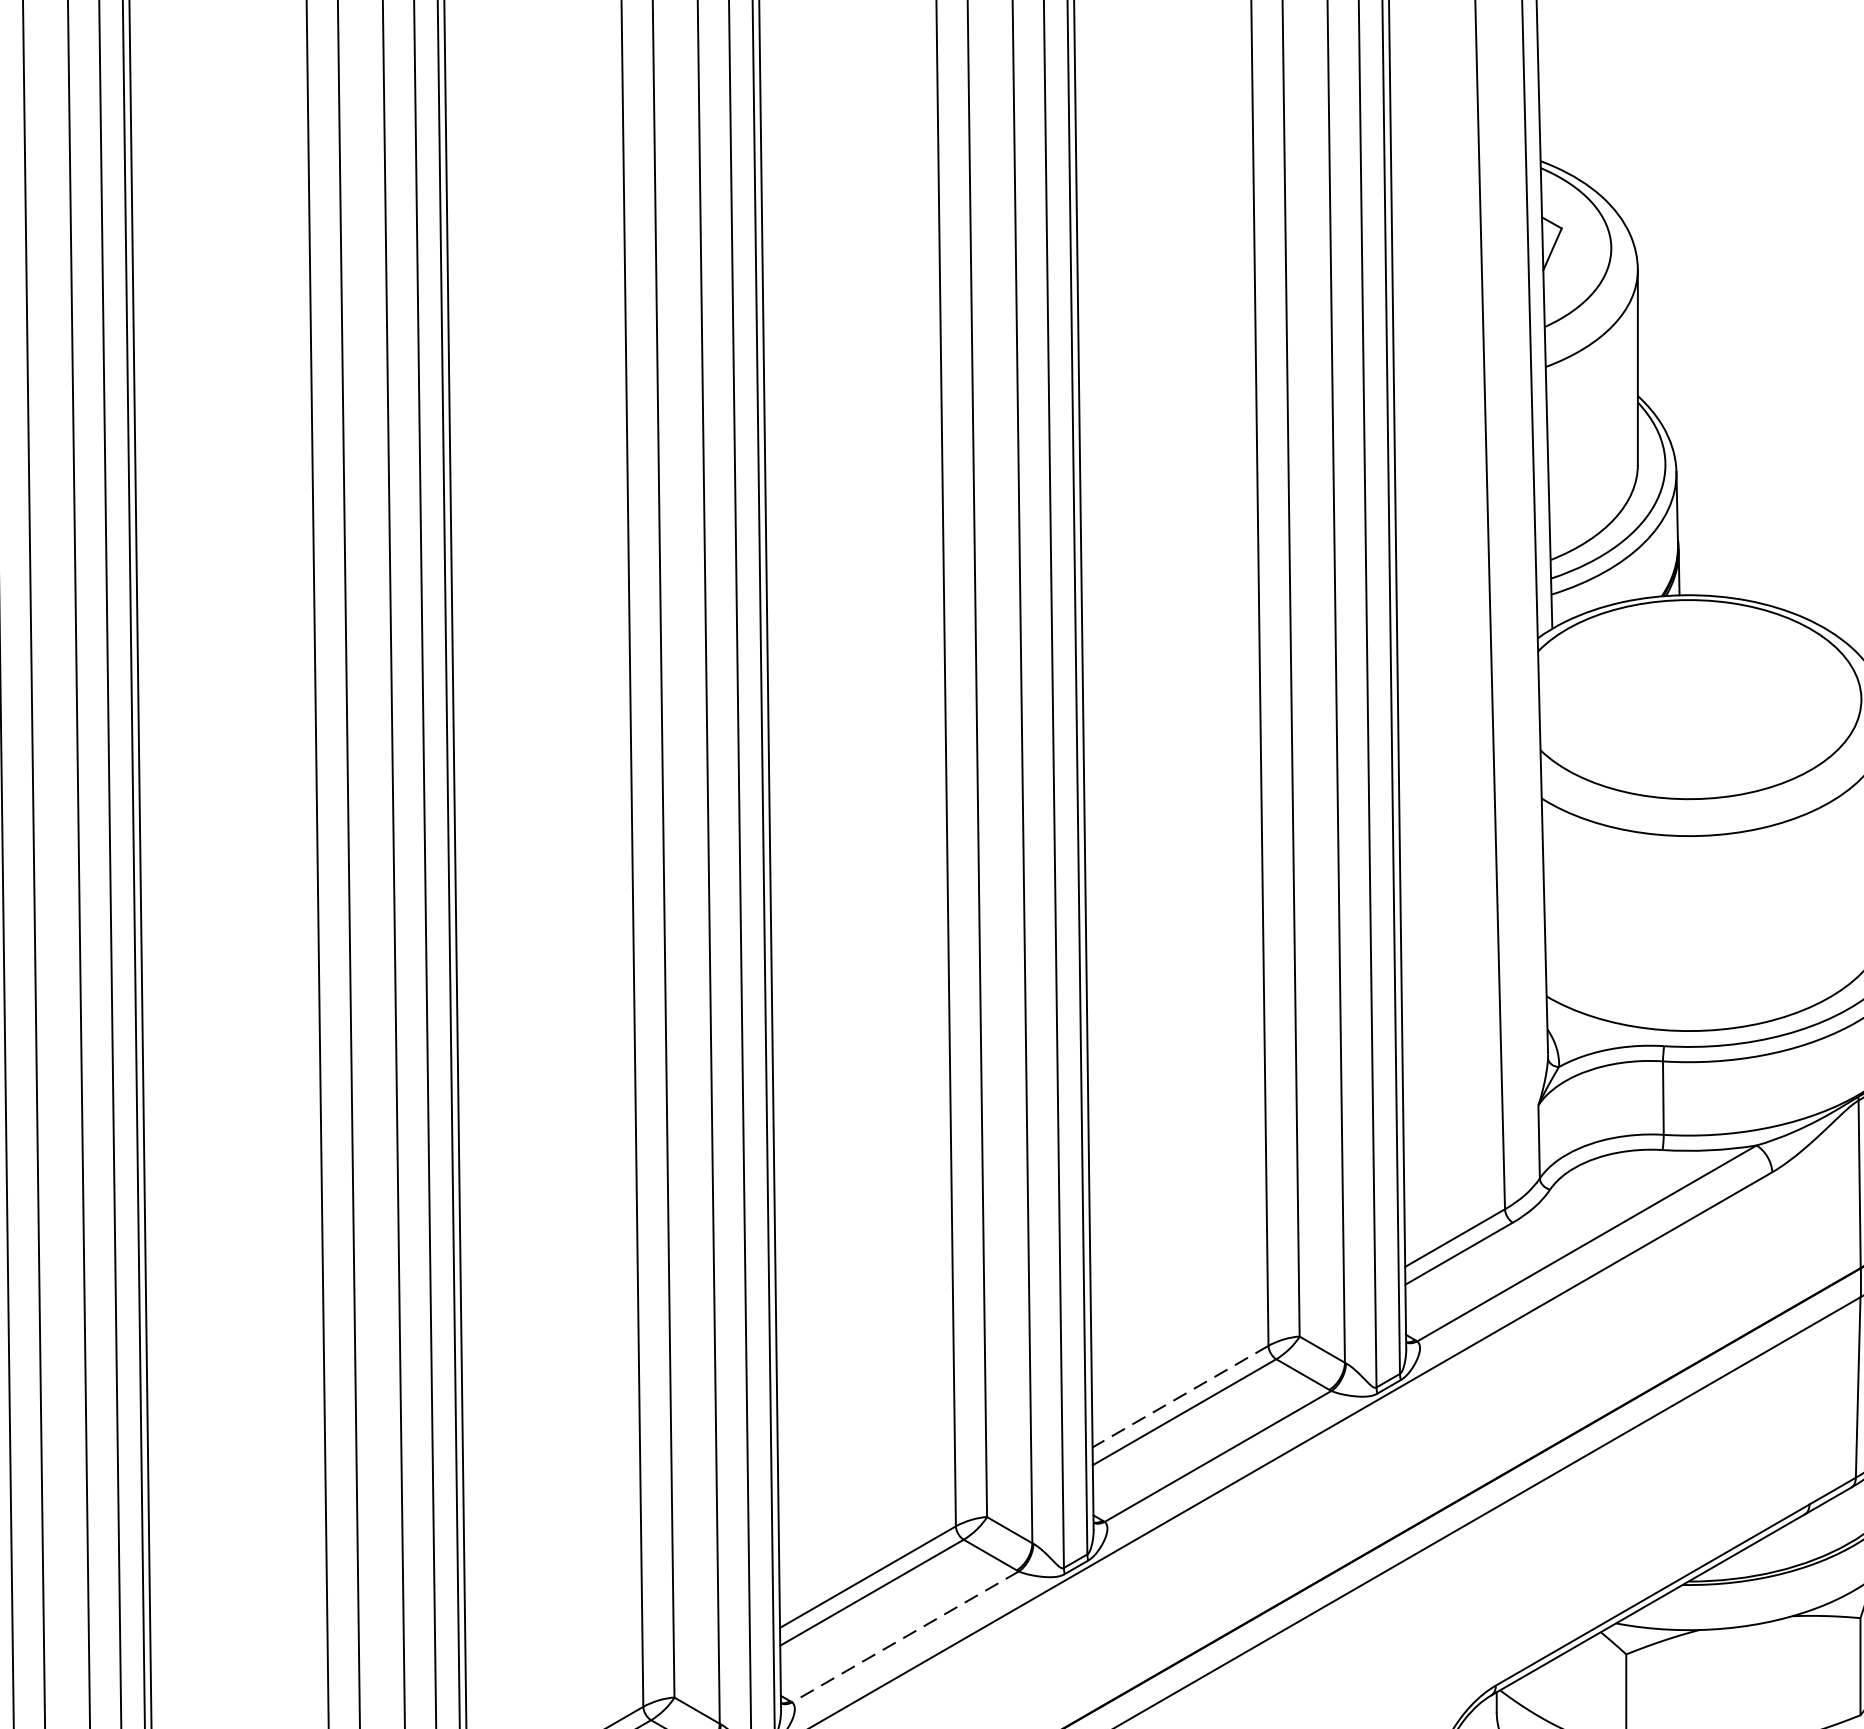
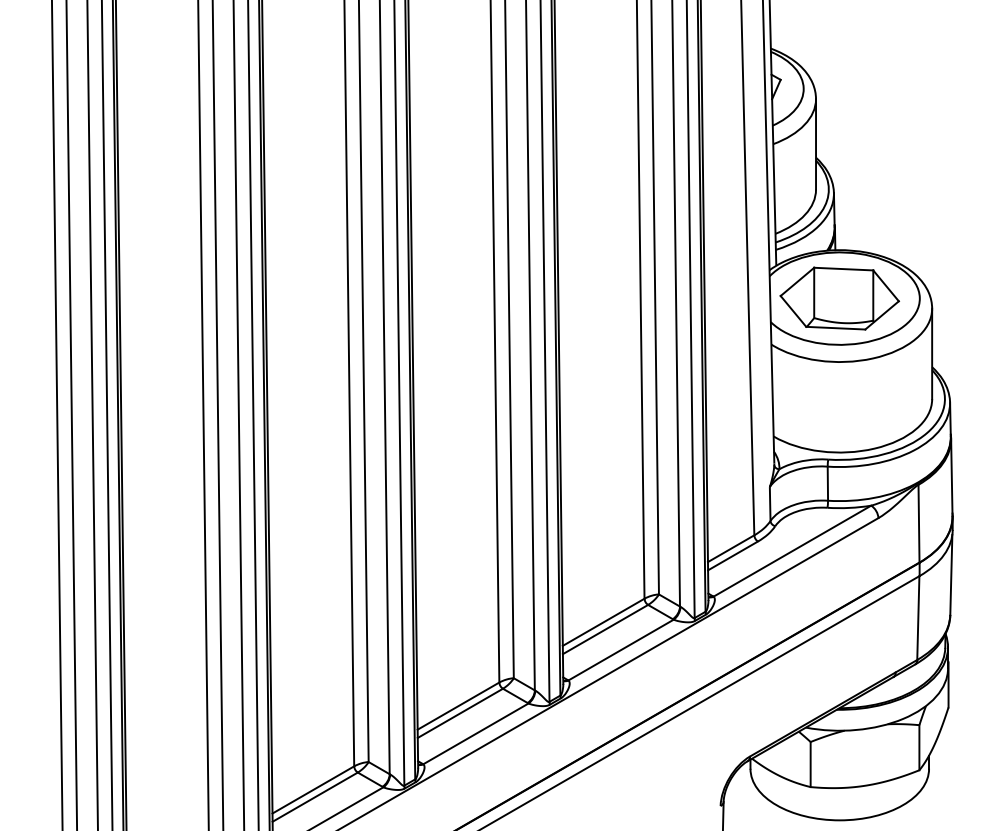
part: (1688, 699) -> (839, 298), added
line: (1180, 1397) -> (603, 622), dashed -> solid
line: (904, 1636) -> (475, 733), dashed -> solid

